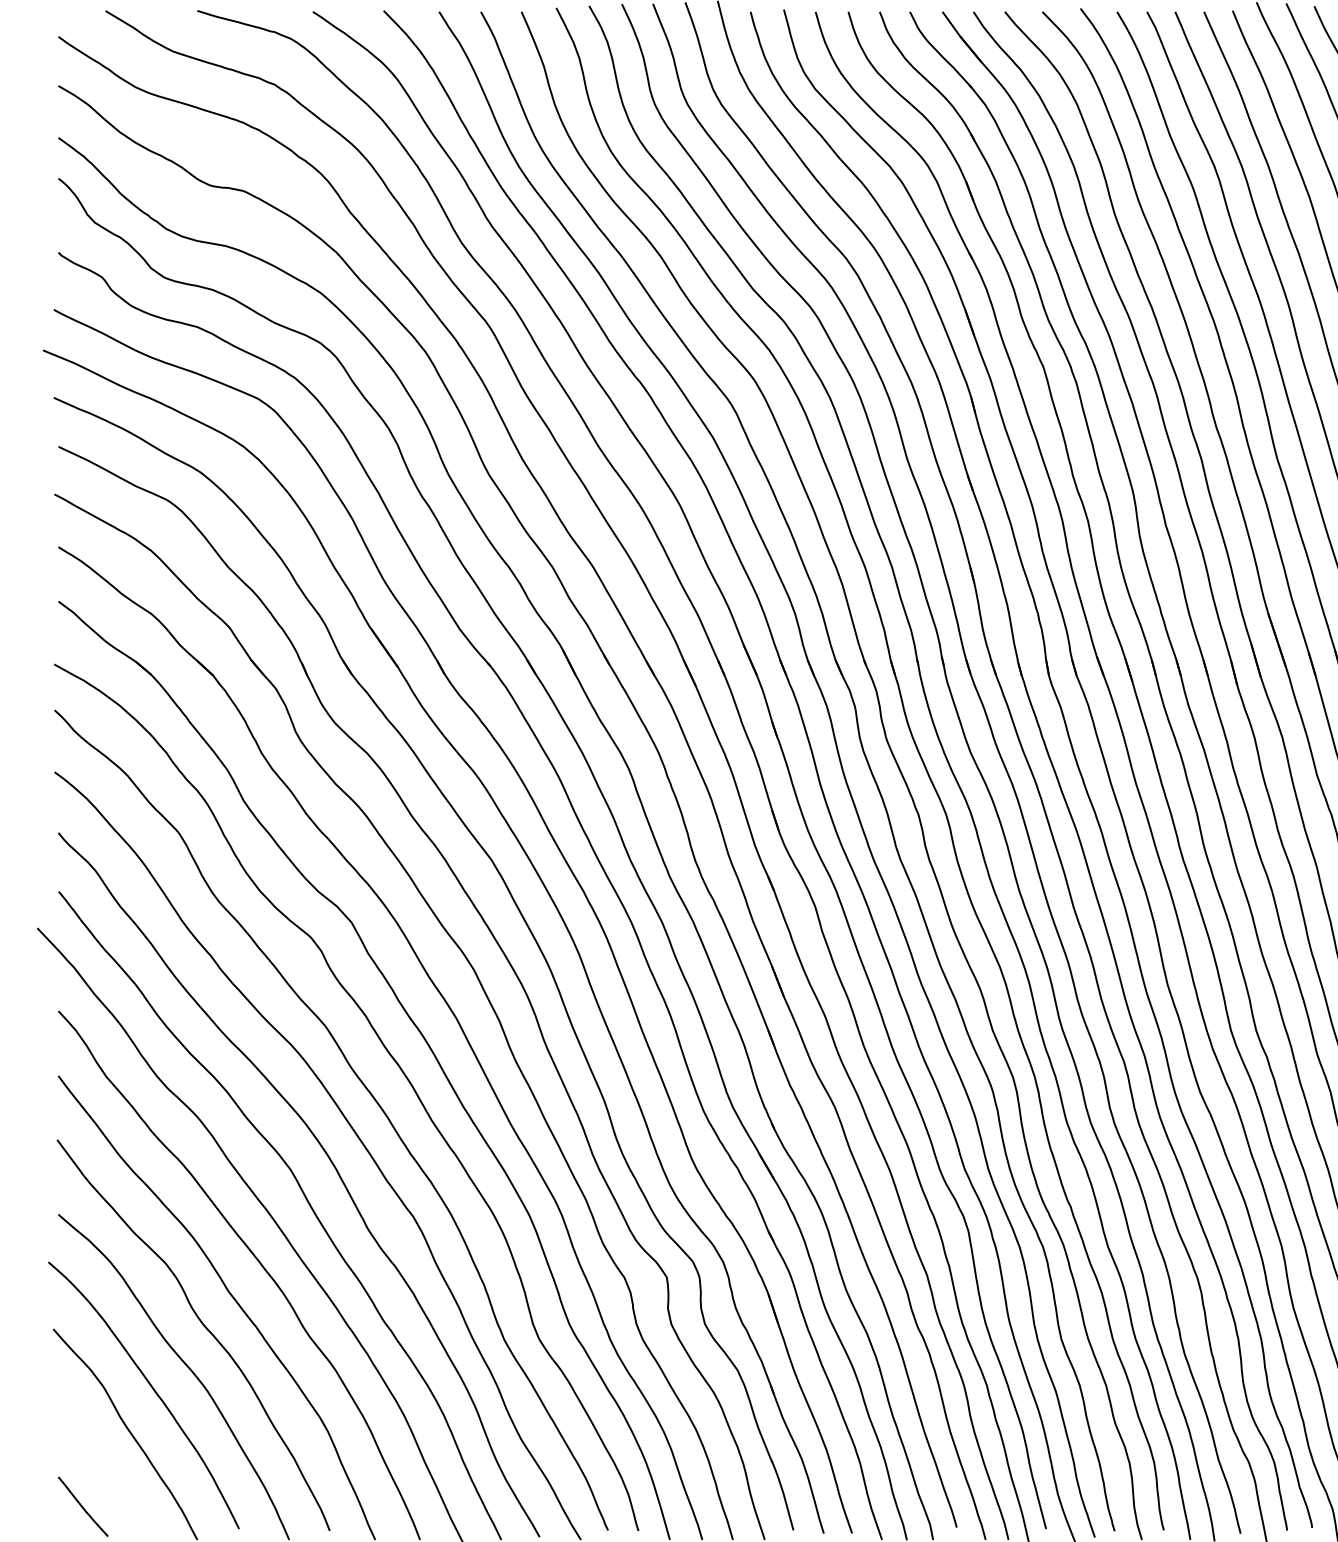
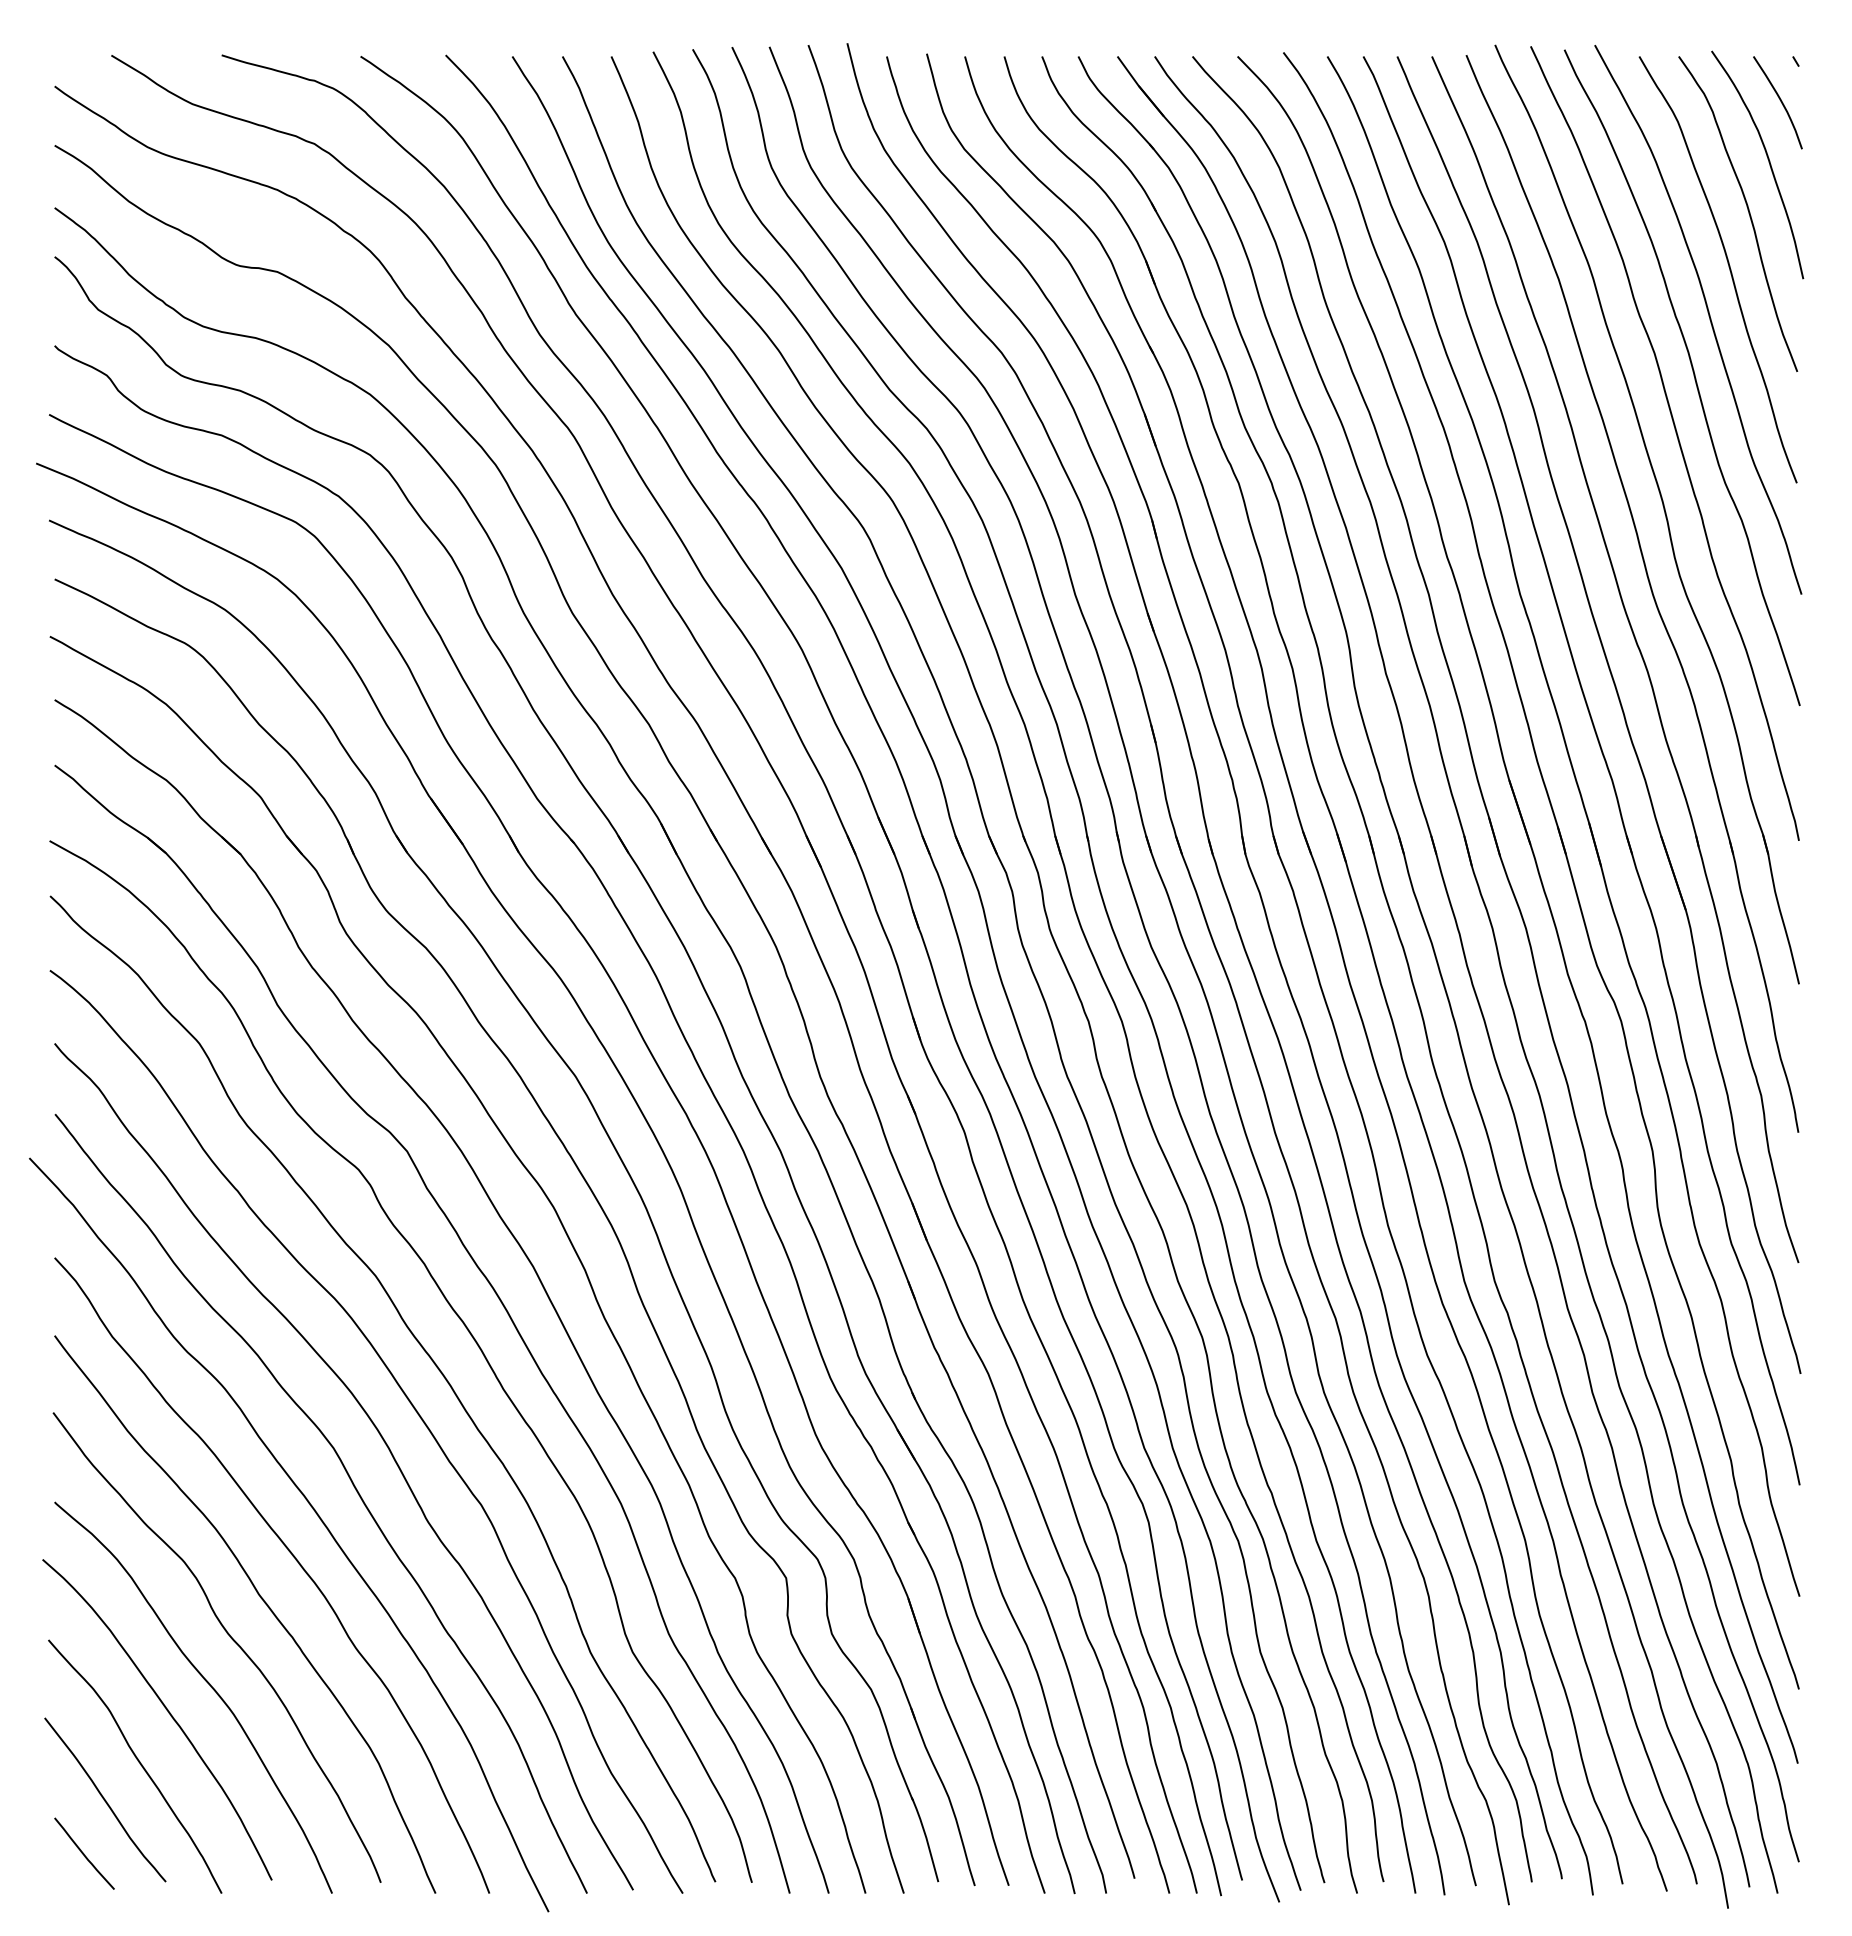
curve: (100, 1461) -> (105, 1799), added

